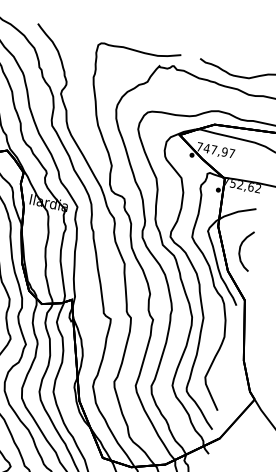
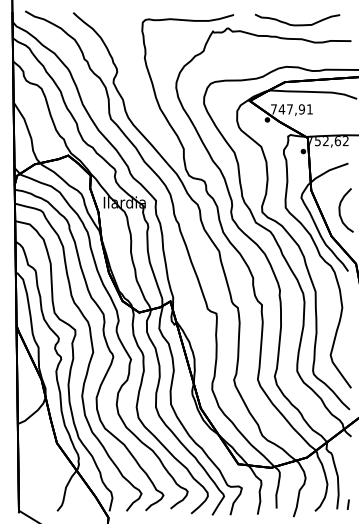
text: (231, 153) -> (309, 109), 747,97 -> 747,91

